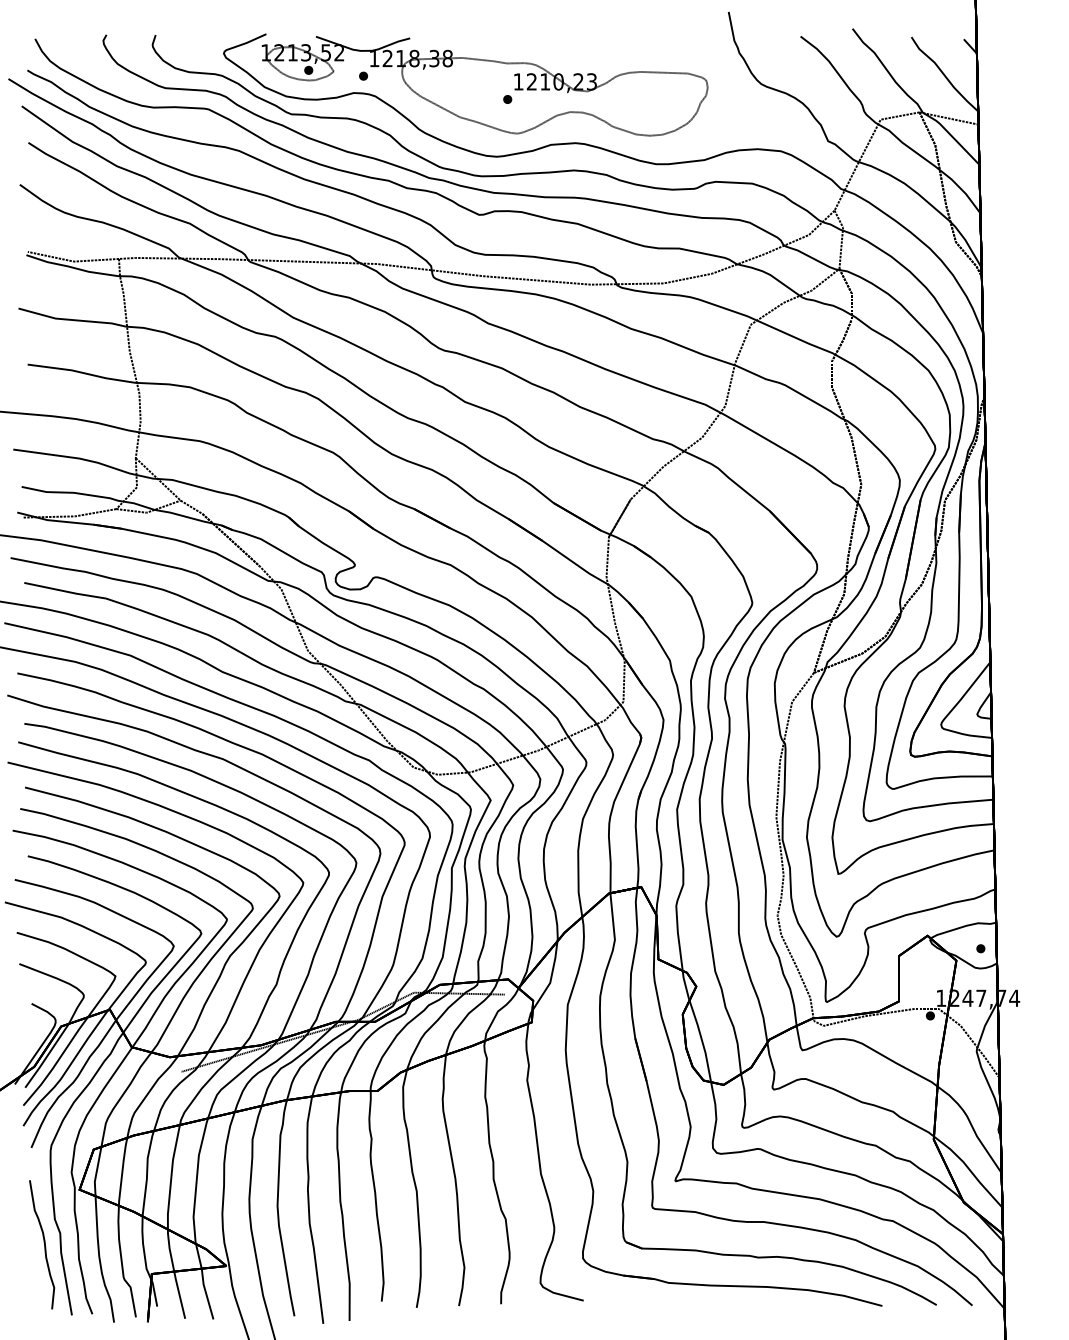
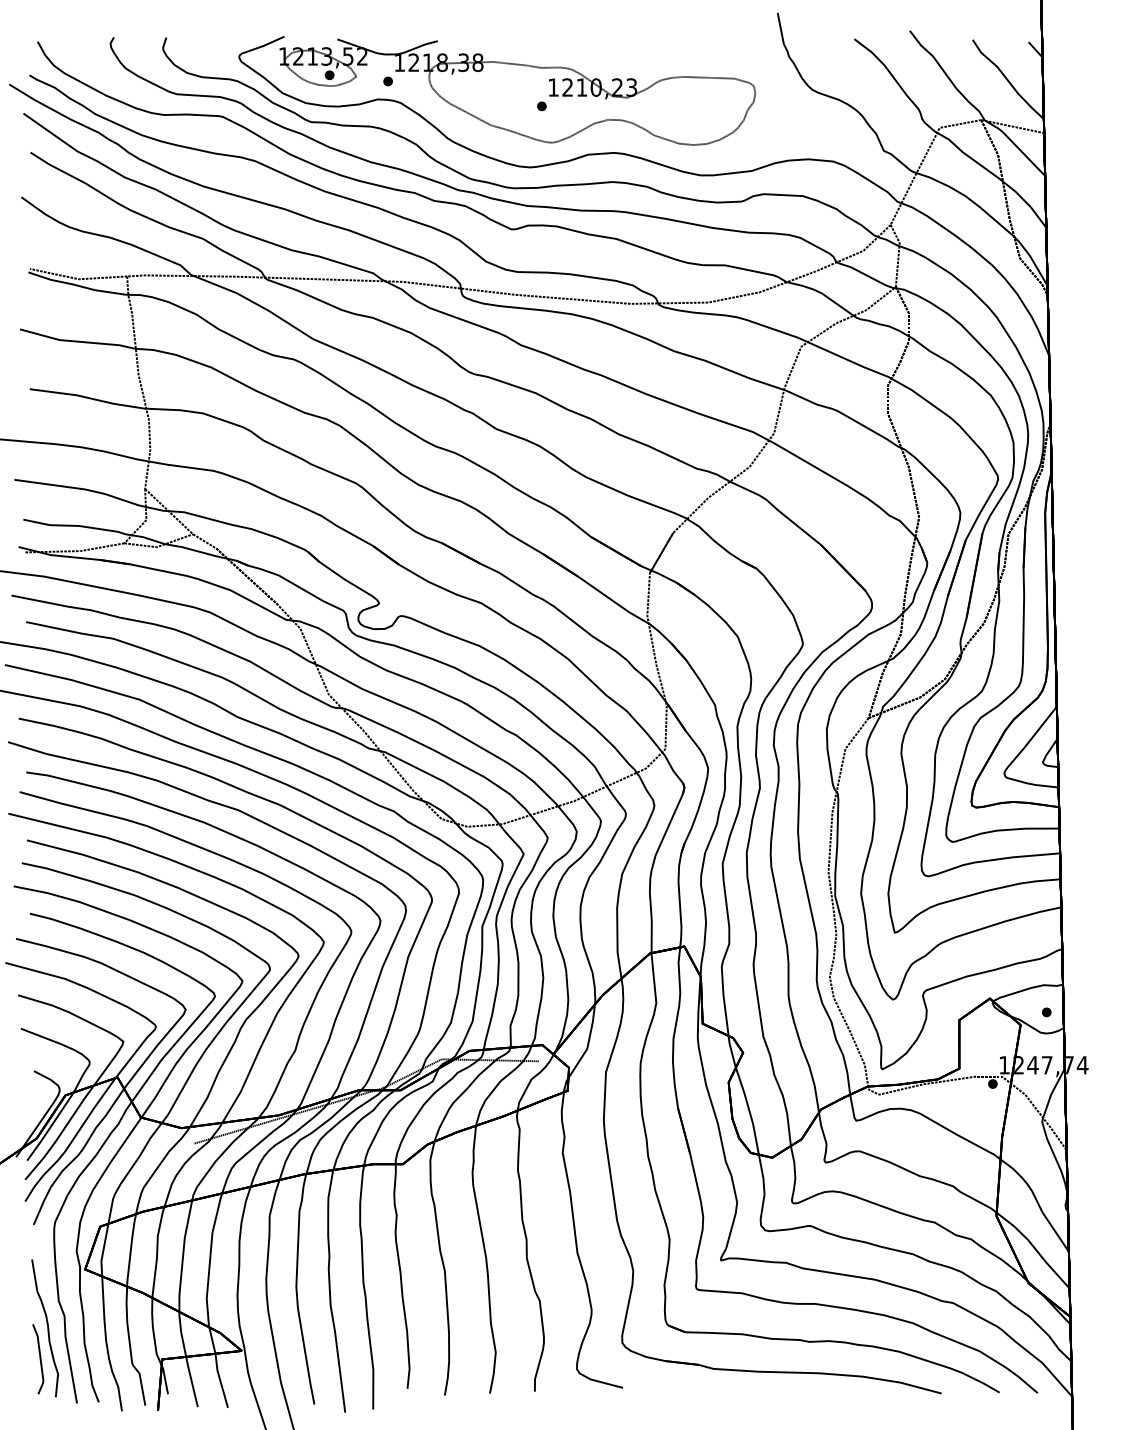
line: (36, 1274) -> (39, 1359), added

